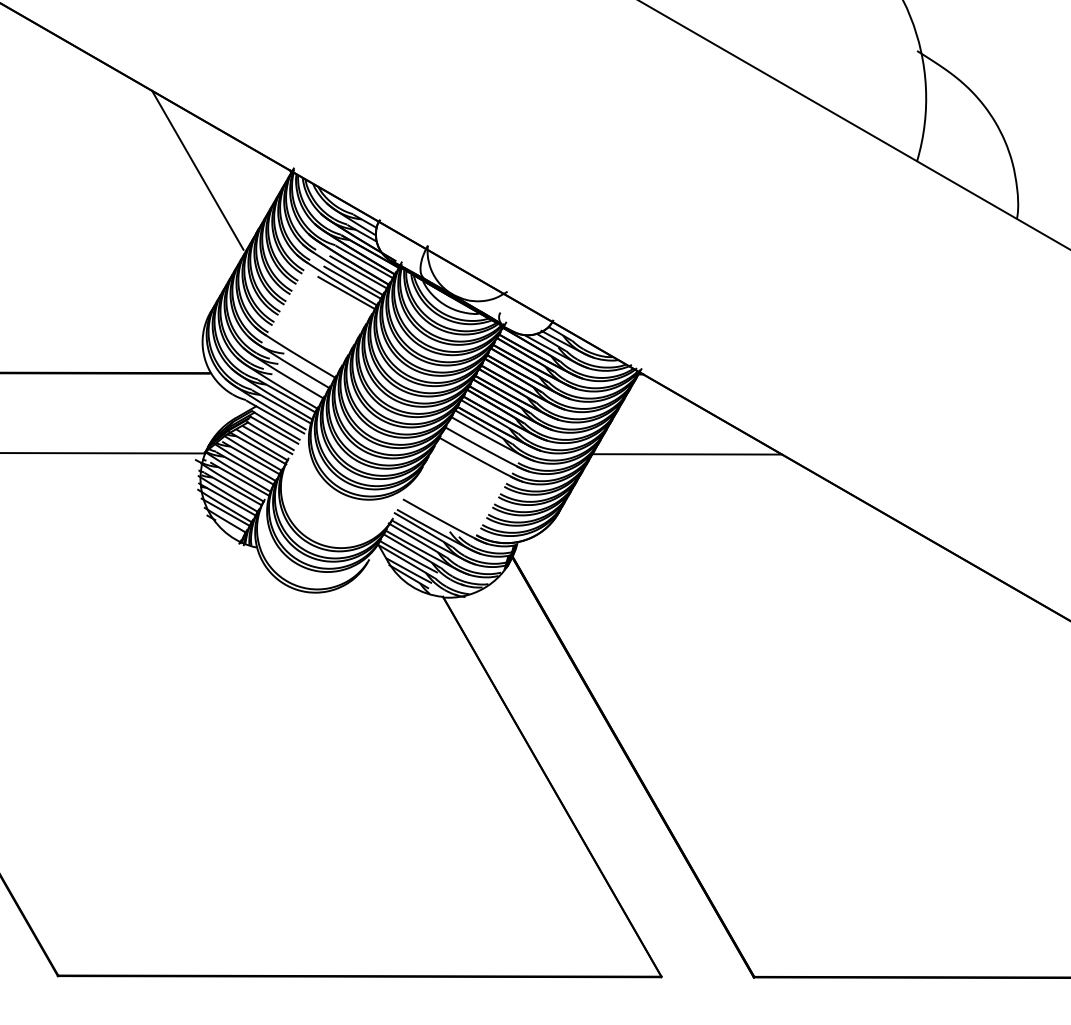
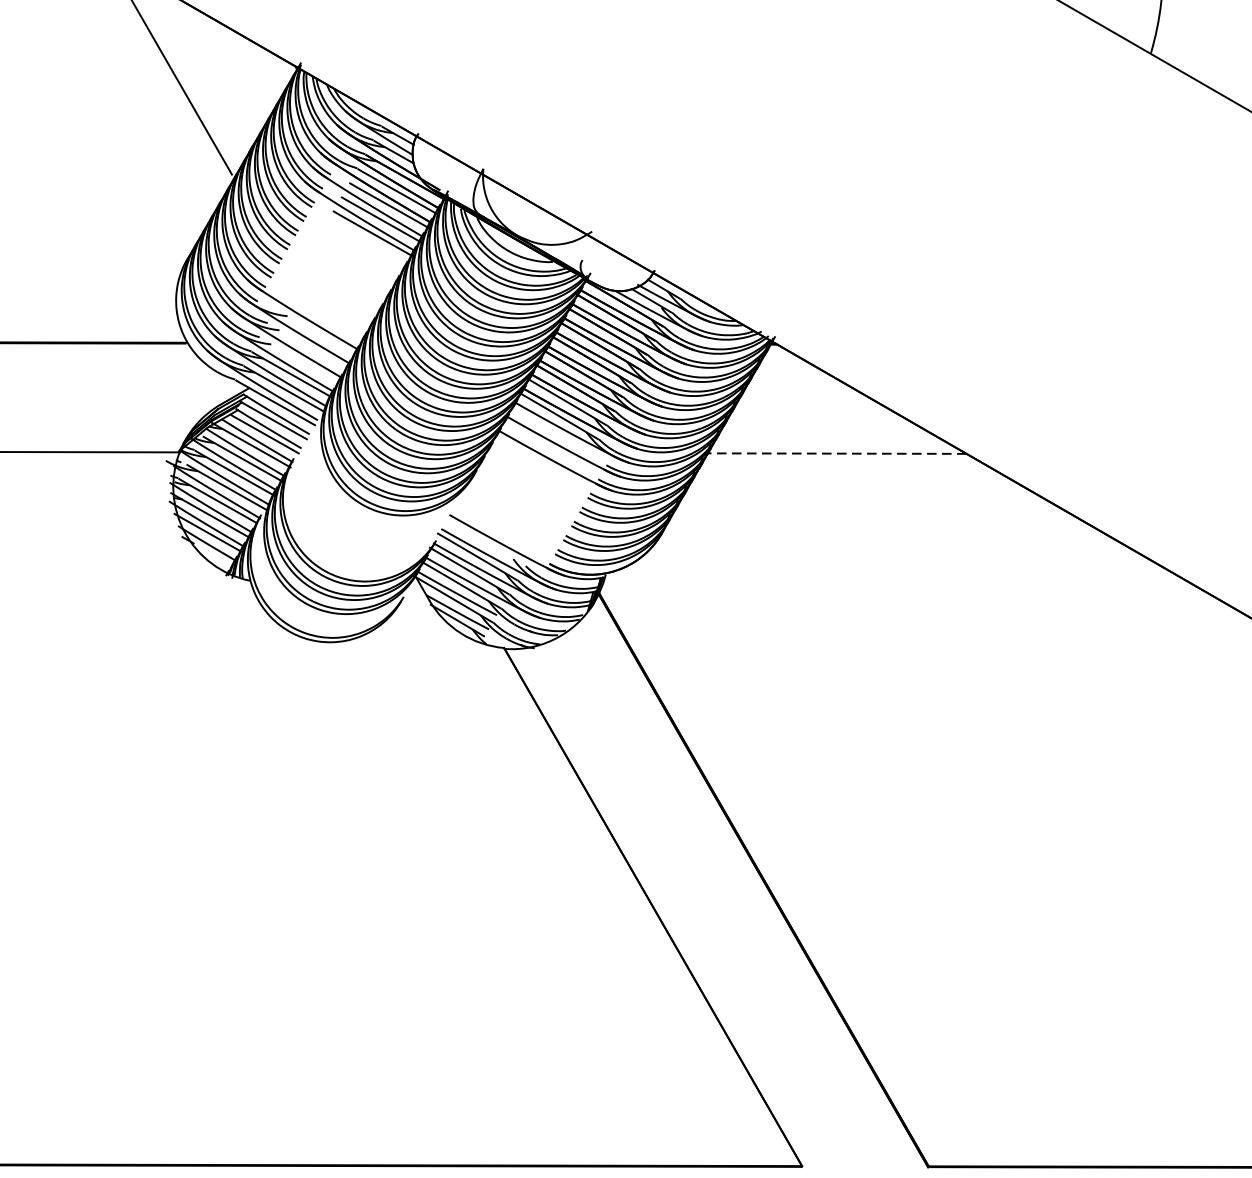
line: (687, 454) -> (837, 453), solid -> dashed

